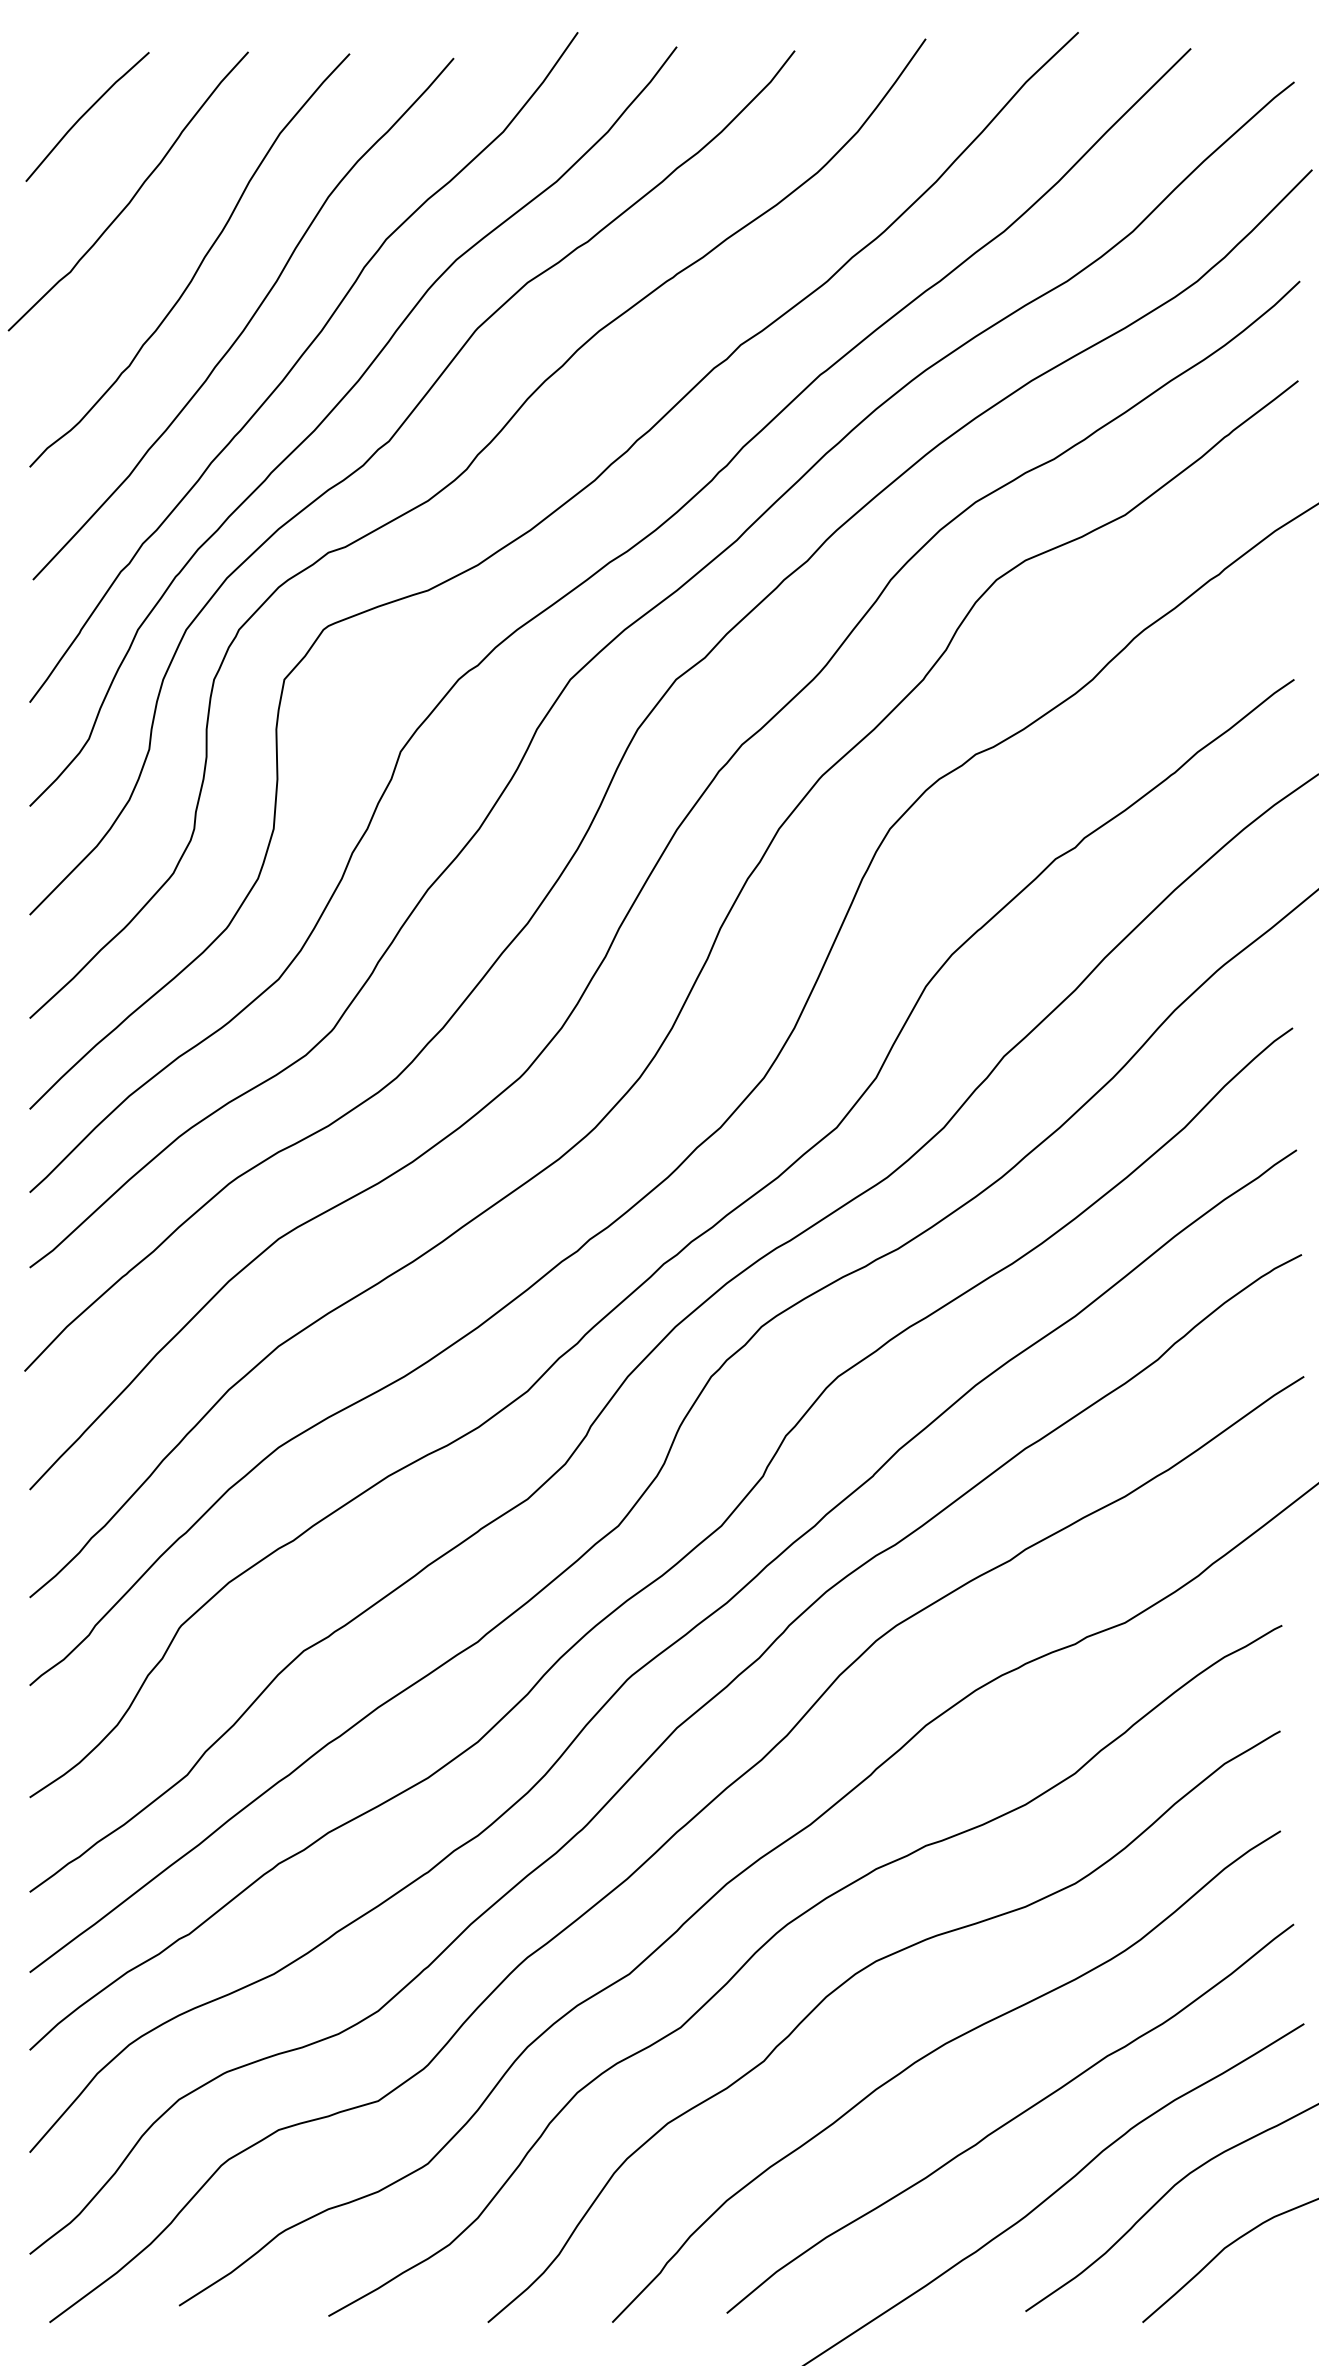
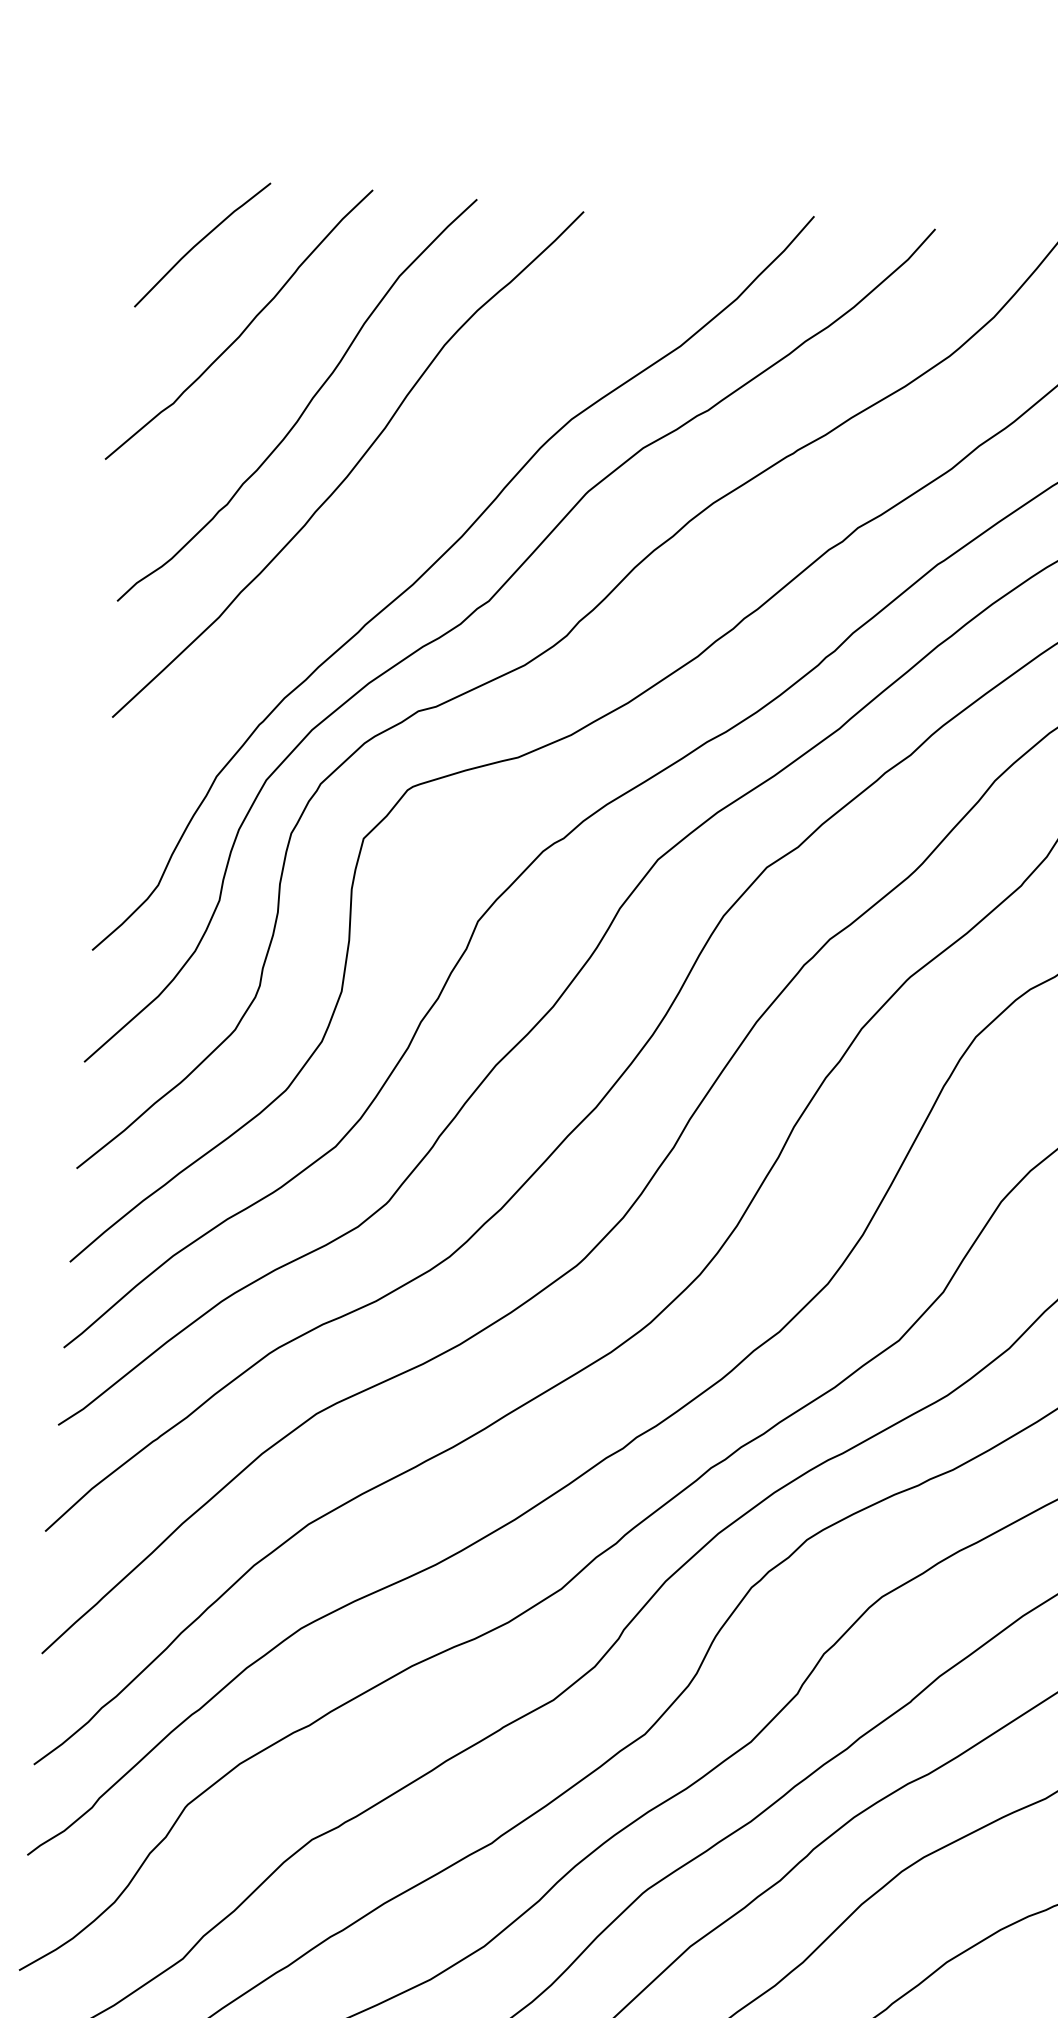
curve: (297, 363) -> (400, 514), removed

